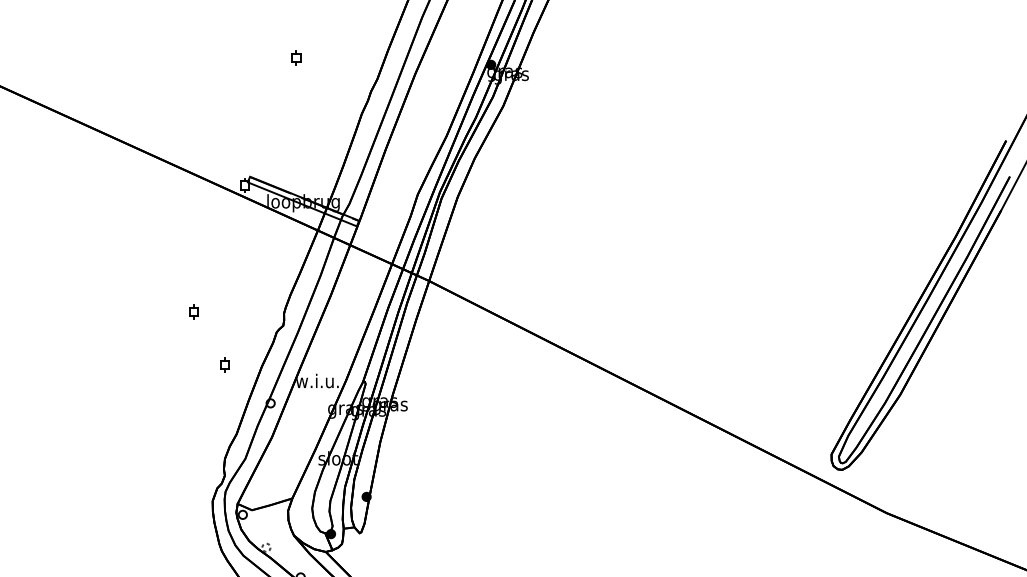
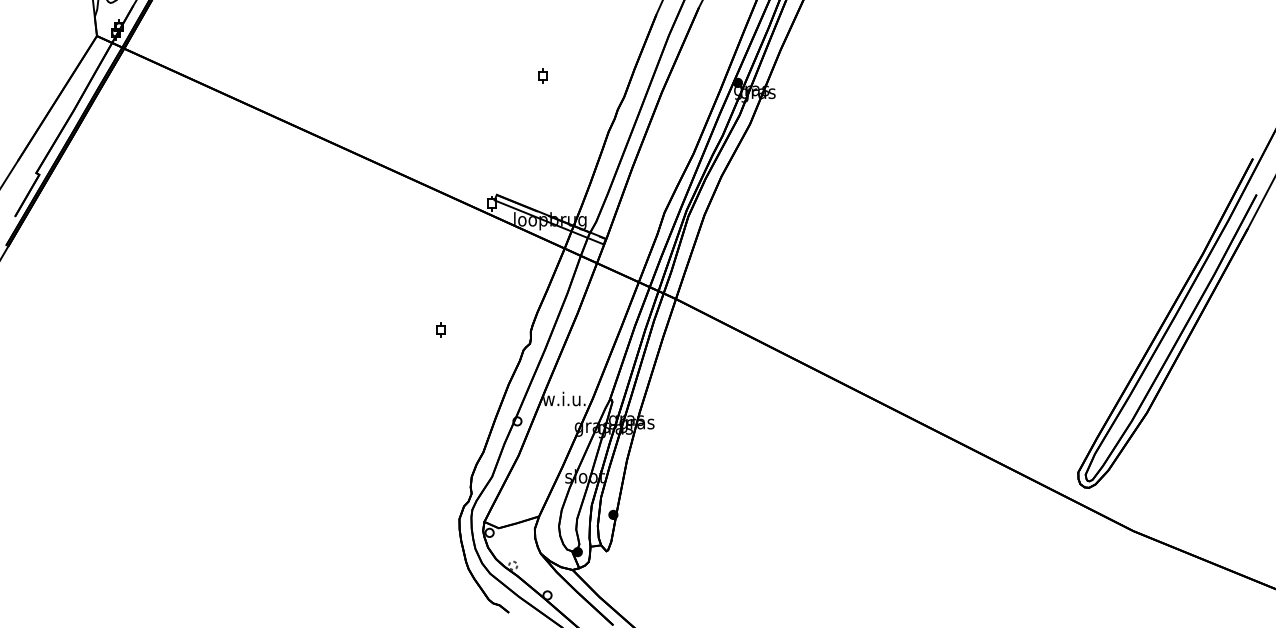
part: (224, 364) -> (471, 382), removed

